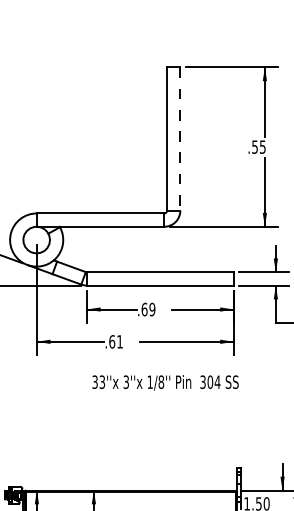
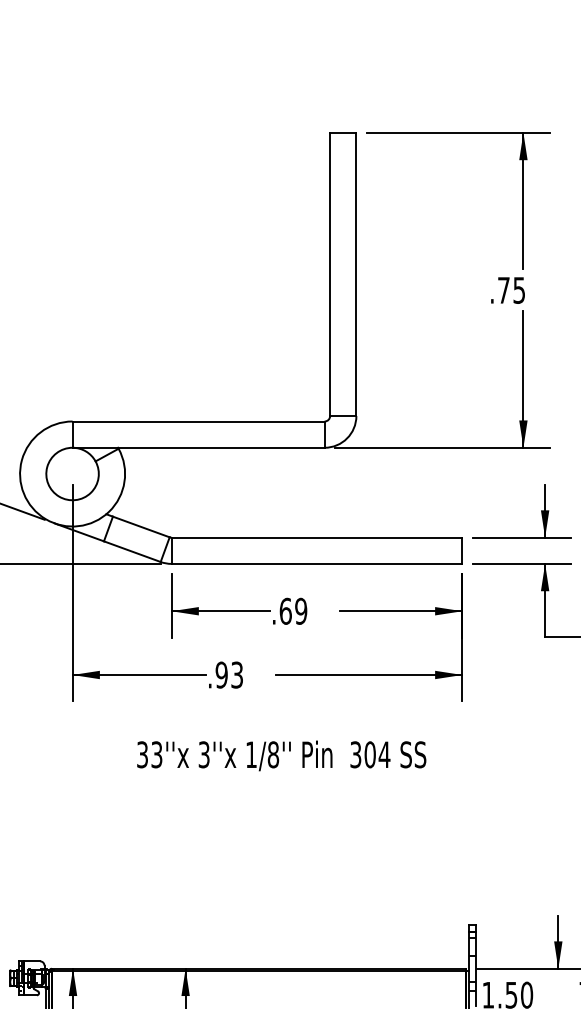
line: (180, 139) -> (356, 275), dashed -> solid
text: (254, 146) -> (502, 289), .55 -> .75
text: (115, 341) -> (228, 674), .61 -> .93
text: (165, 382) -> (281, 755), moved

